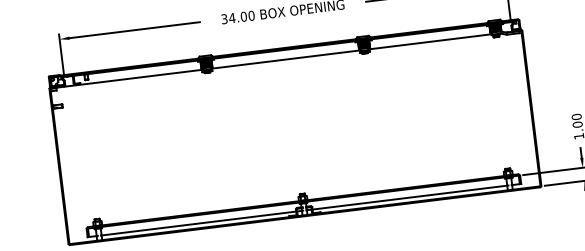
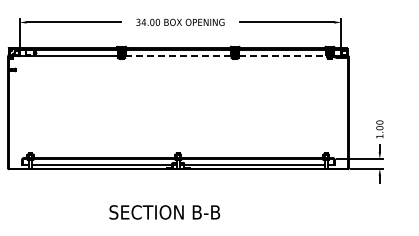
line: (431, 41) -> (283, 56), solid -> dashed
line: (286, 59) -> (178, 56), solid -> dashed

